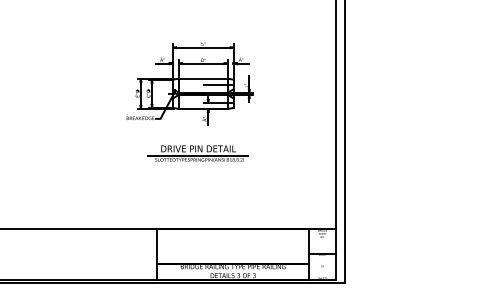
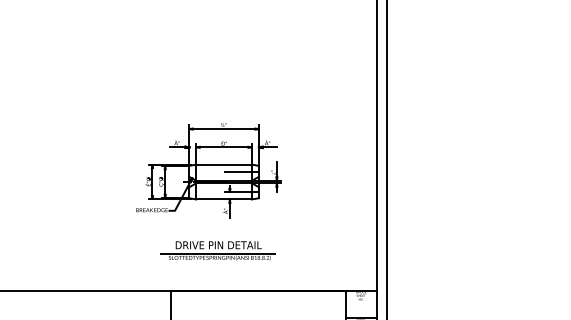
part: (189, 101) -> (208, 190), moved

